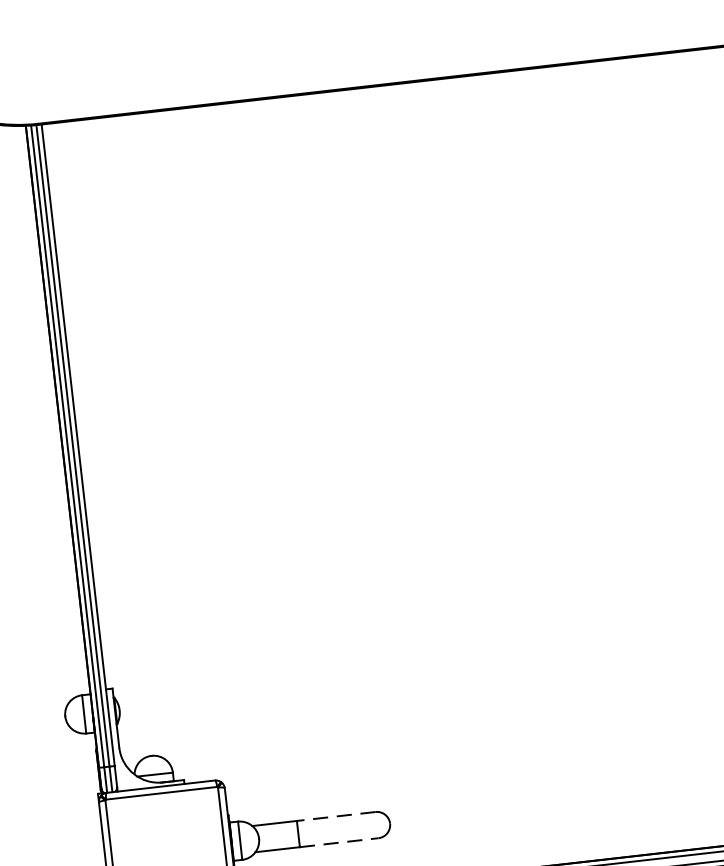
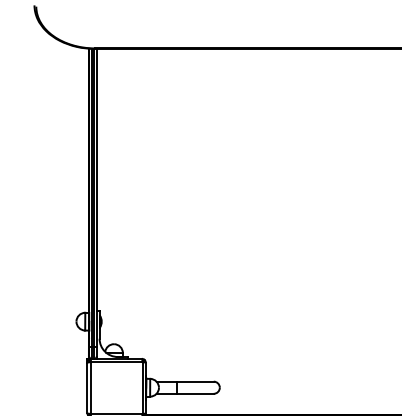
line: (334, 816) -> (194, 381), dashed -> solid
line: (339, 841) -> (195, 393), dashed -> solid

